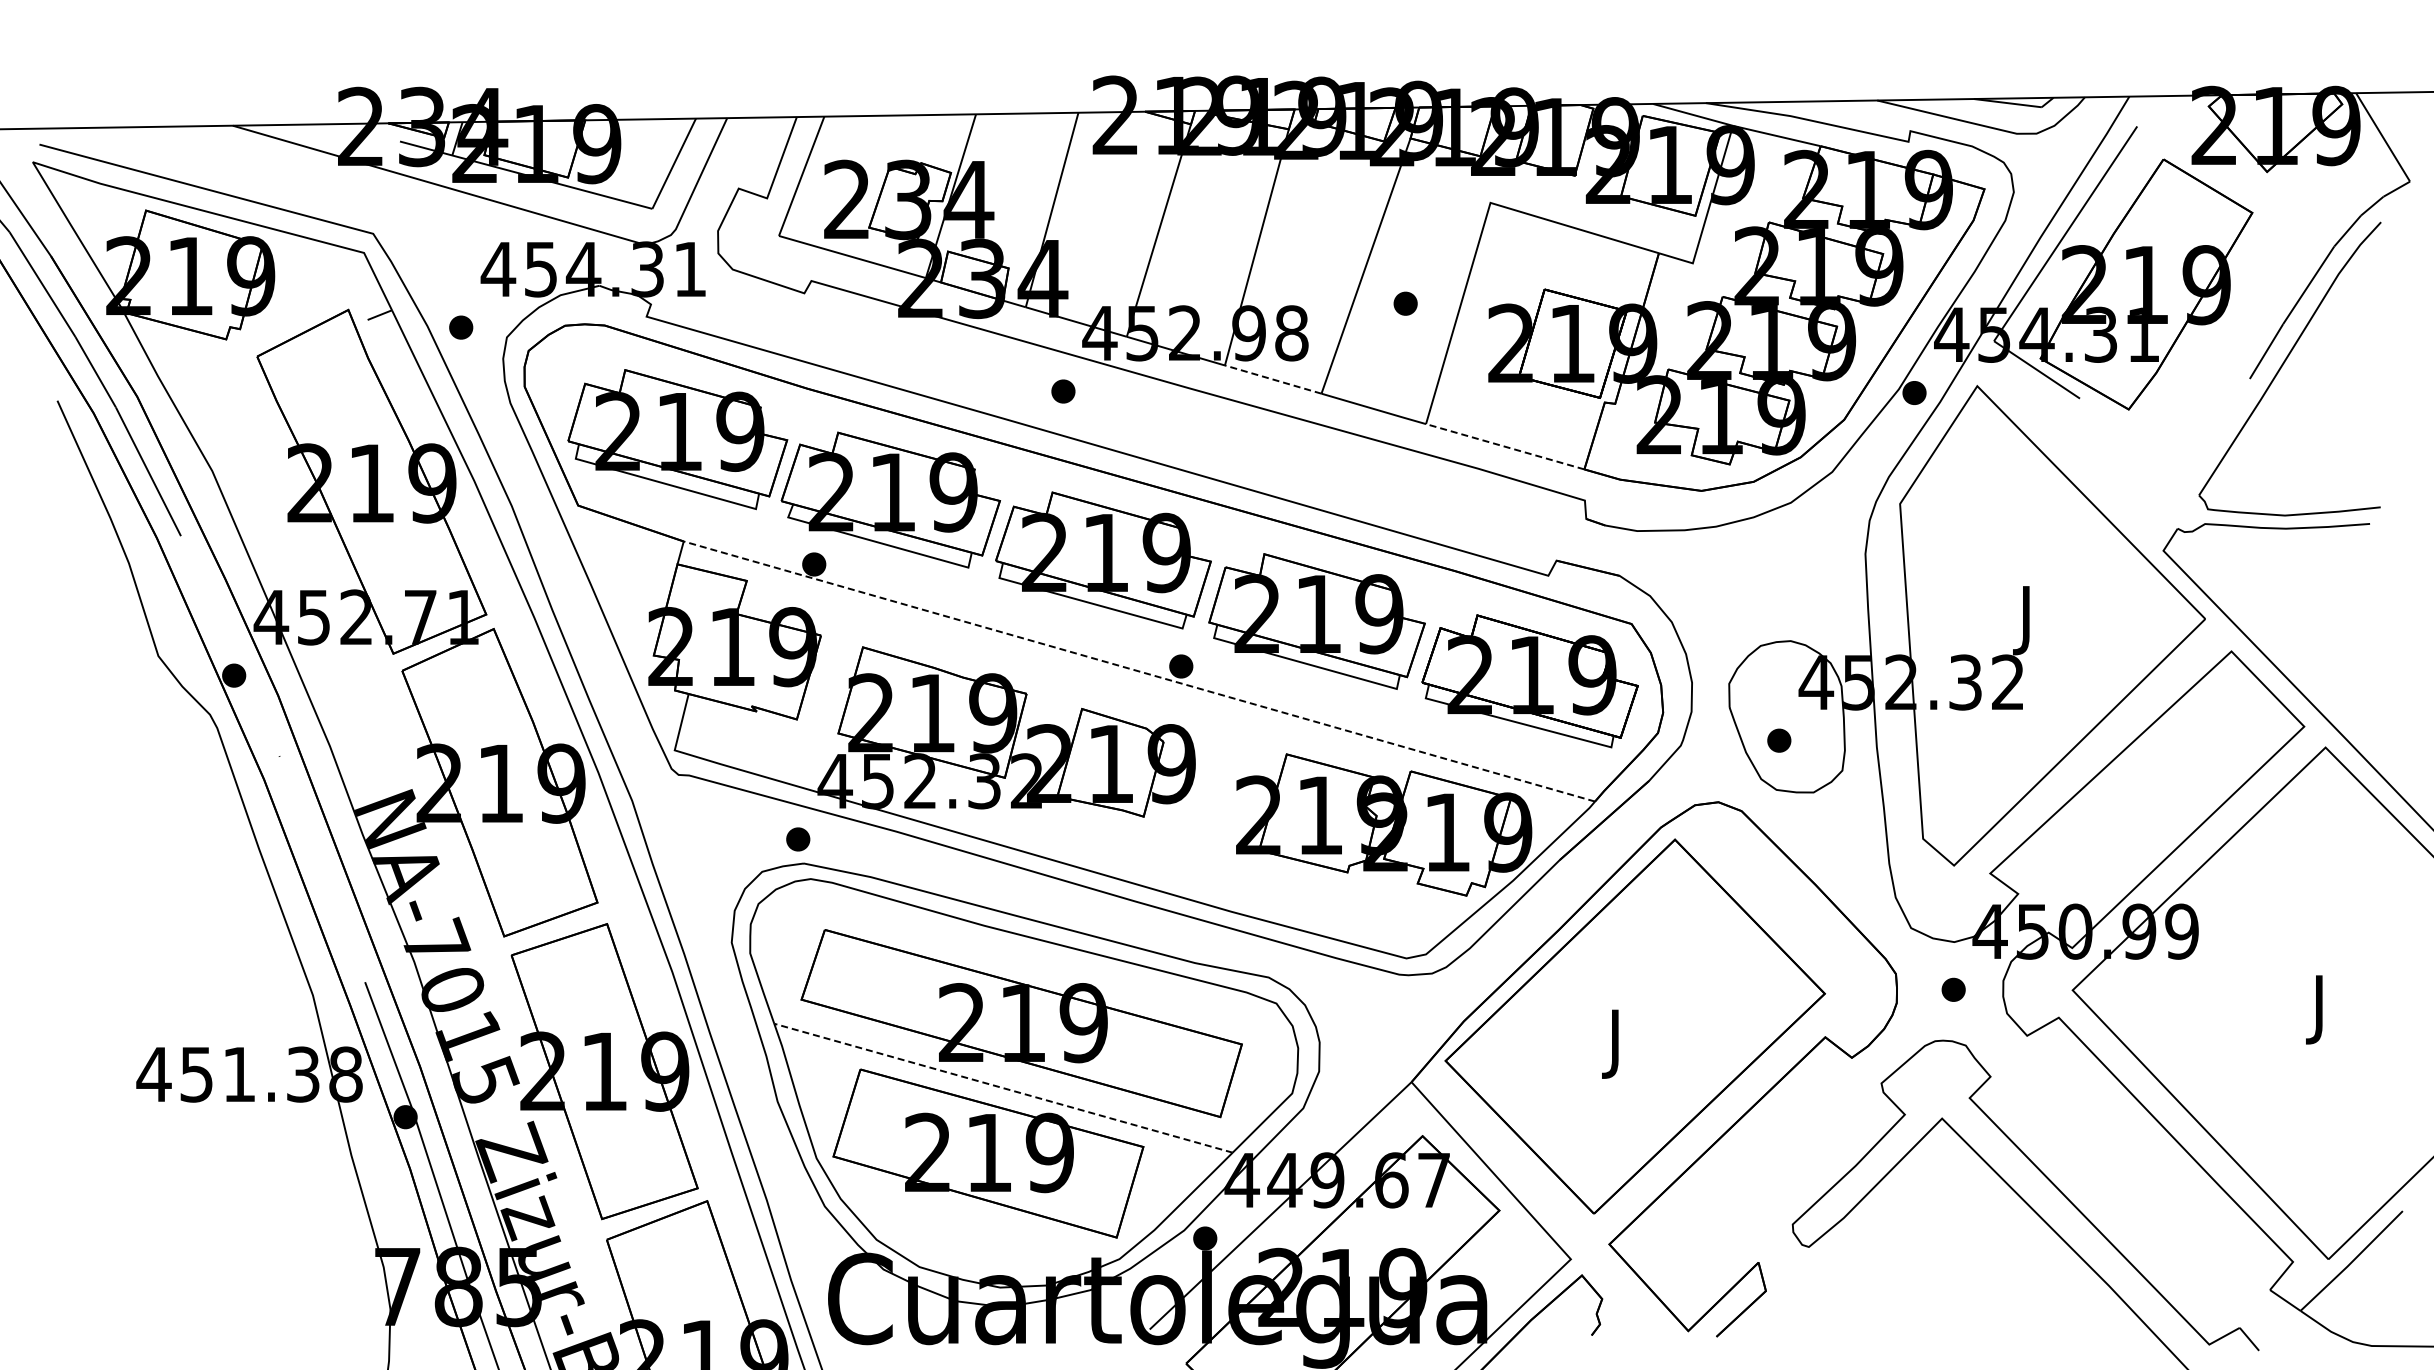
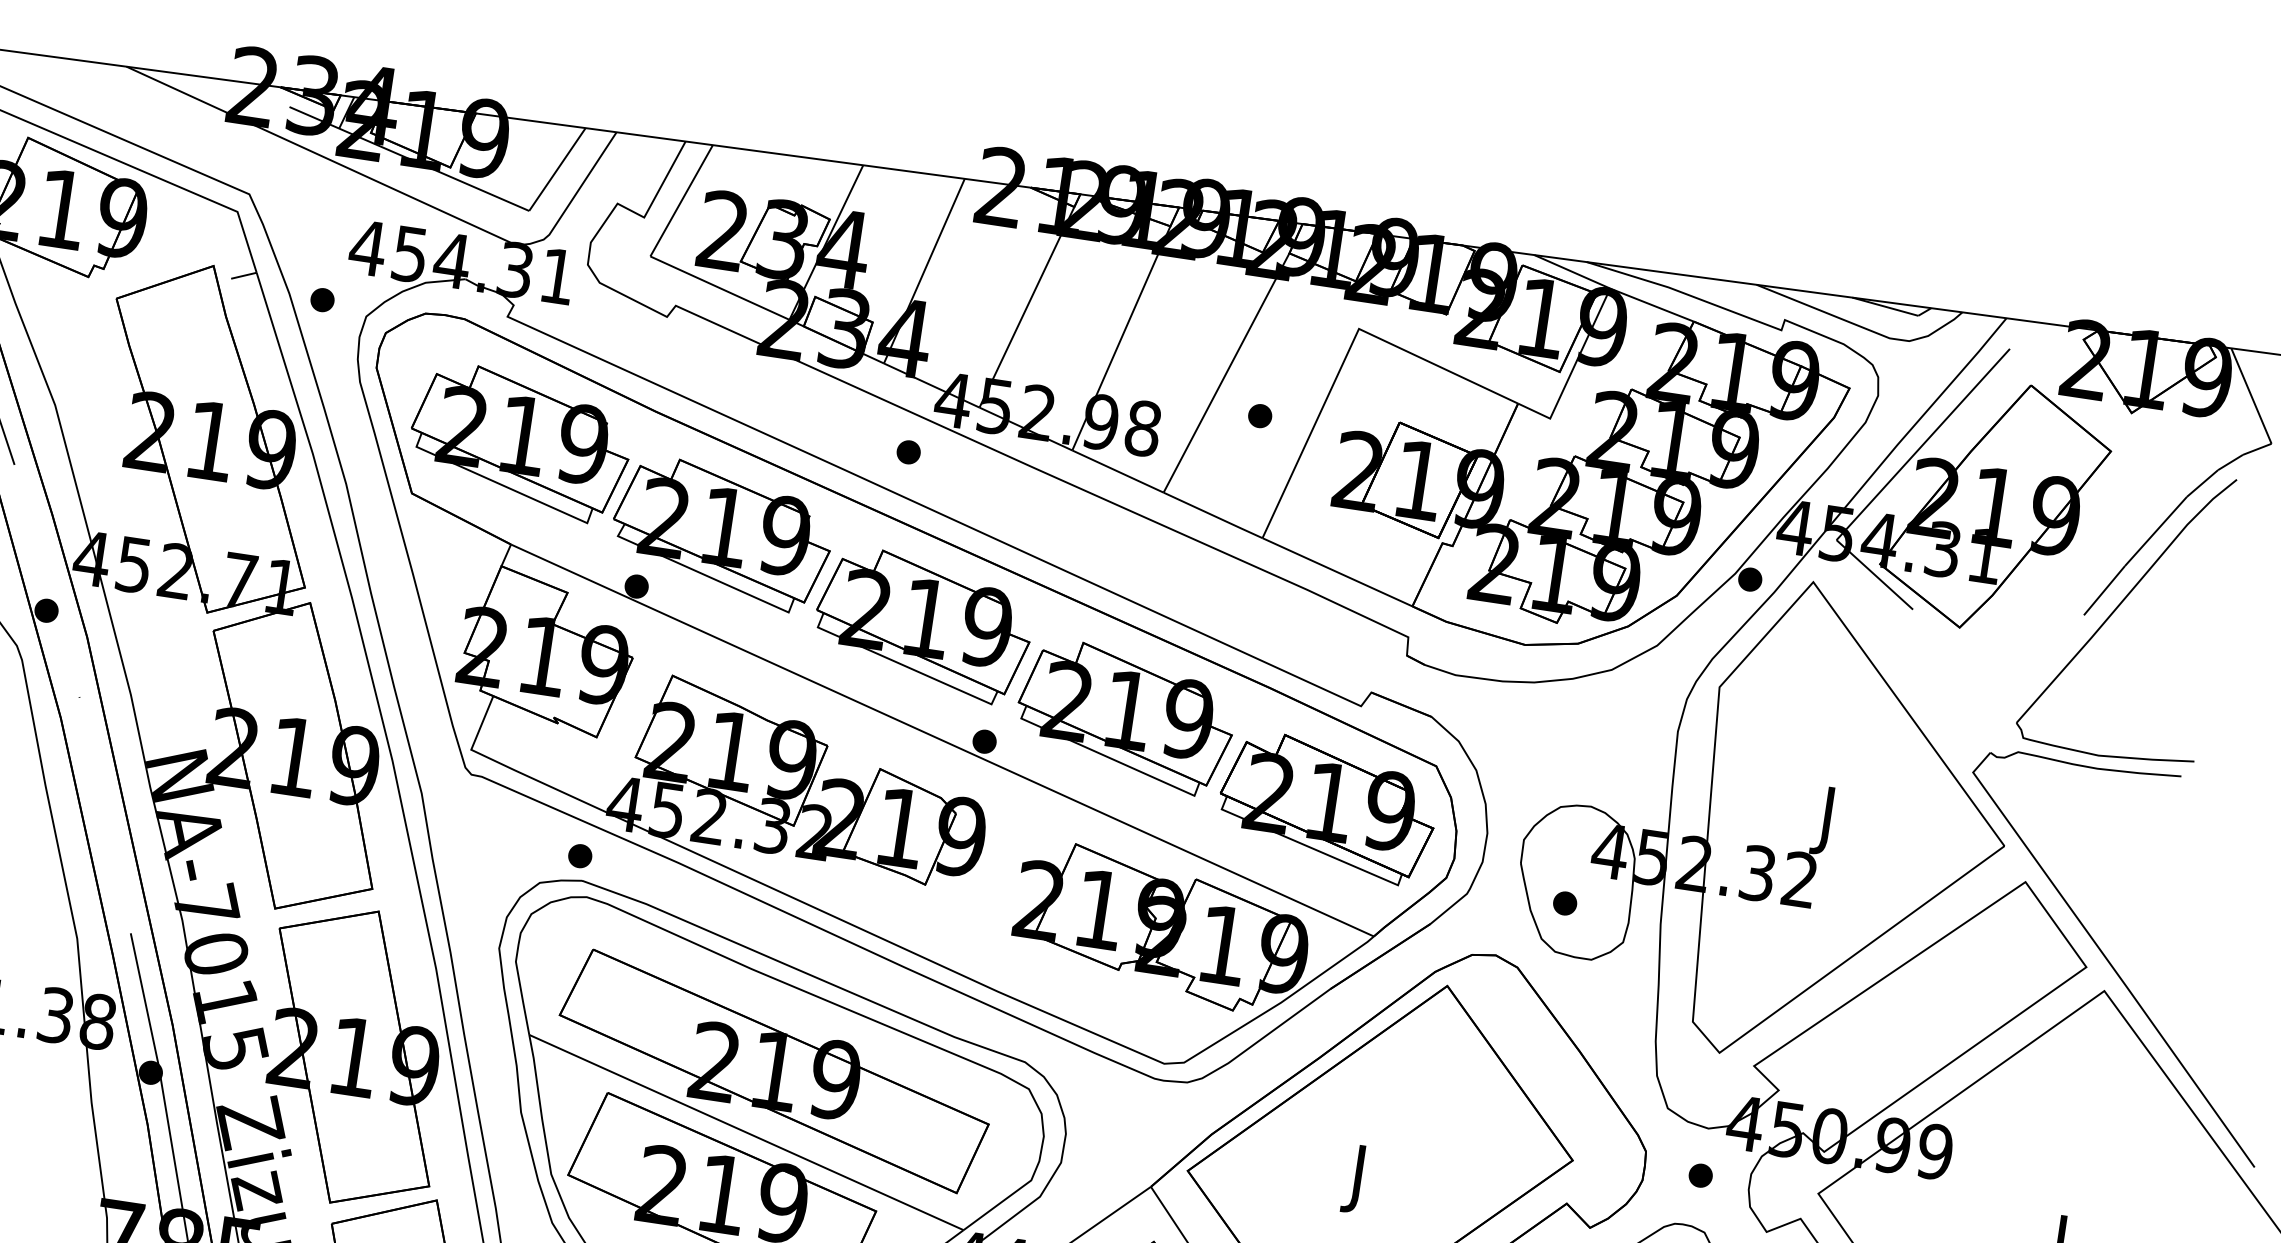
line: (1272, 379) -> (1117, 471), dashed -> solid
line: (1504, 446) -> (1336, 571), dashed -> solid
line: (1139, 671) -> (942, 740), dashed -> solid
line: (1003, 1088) -> (746, 1132), dashed -> solid

